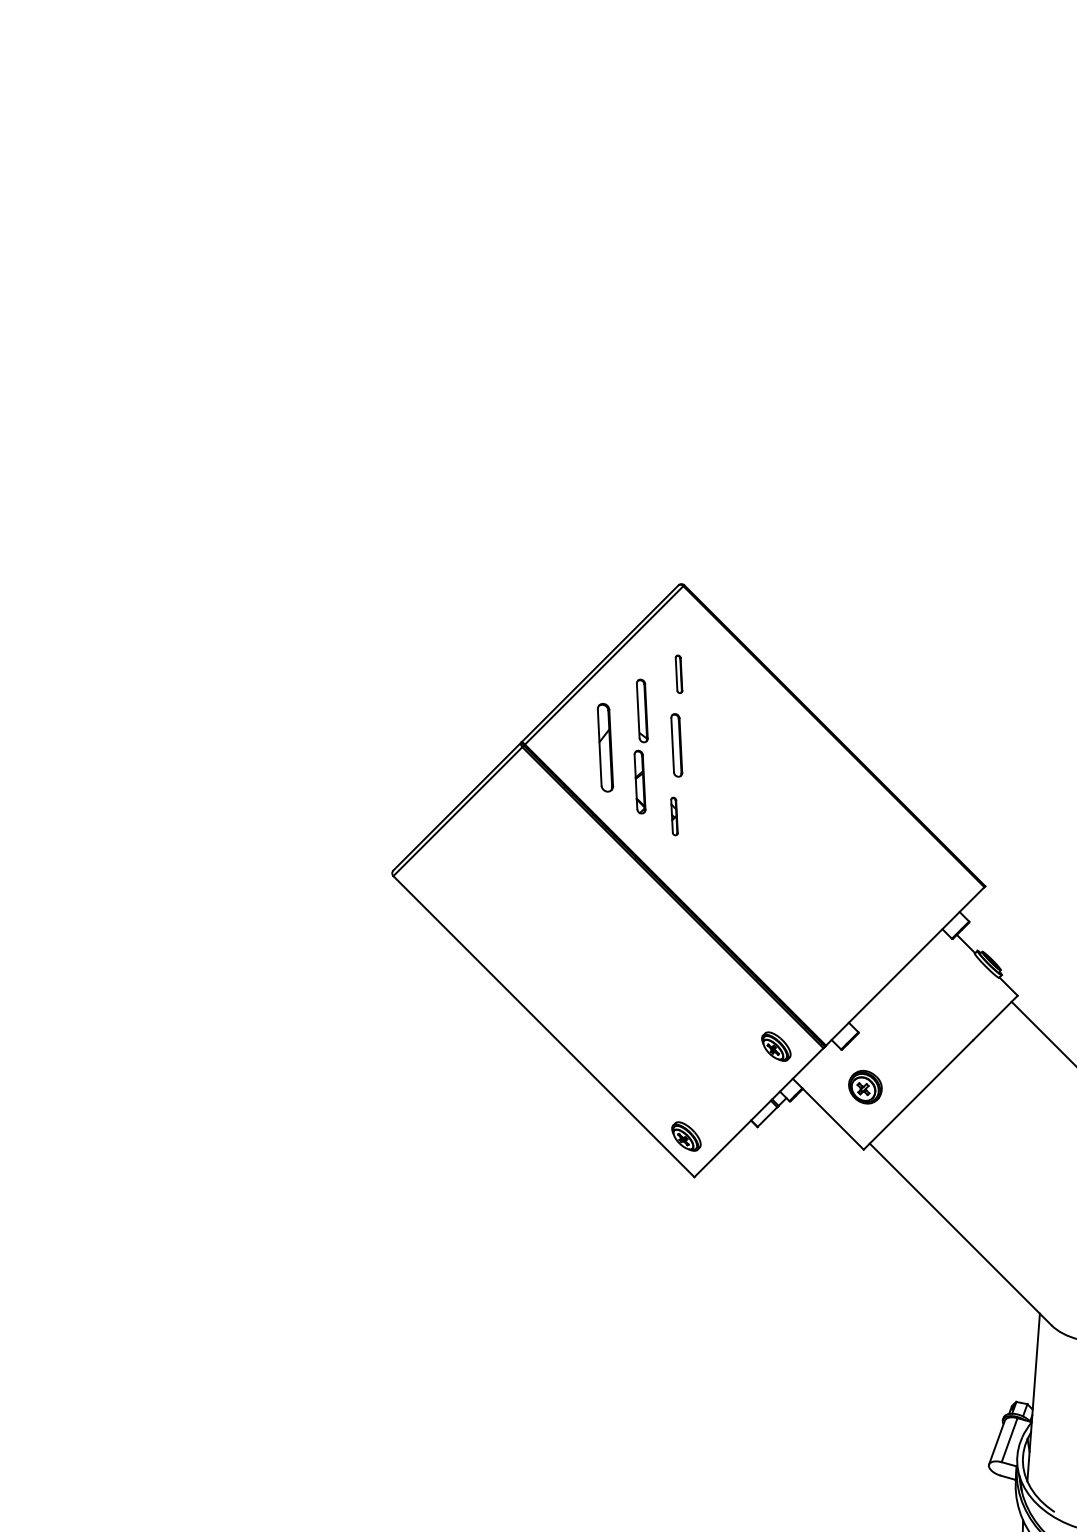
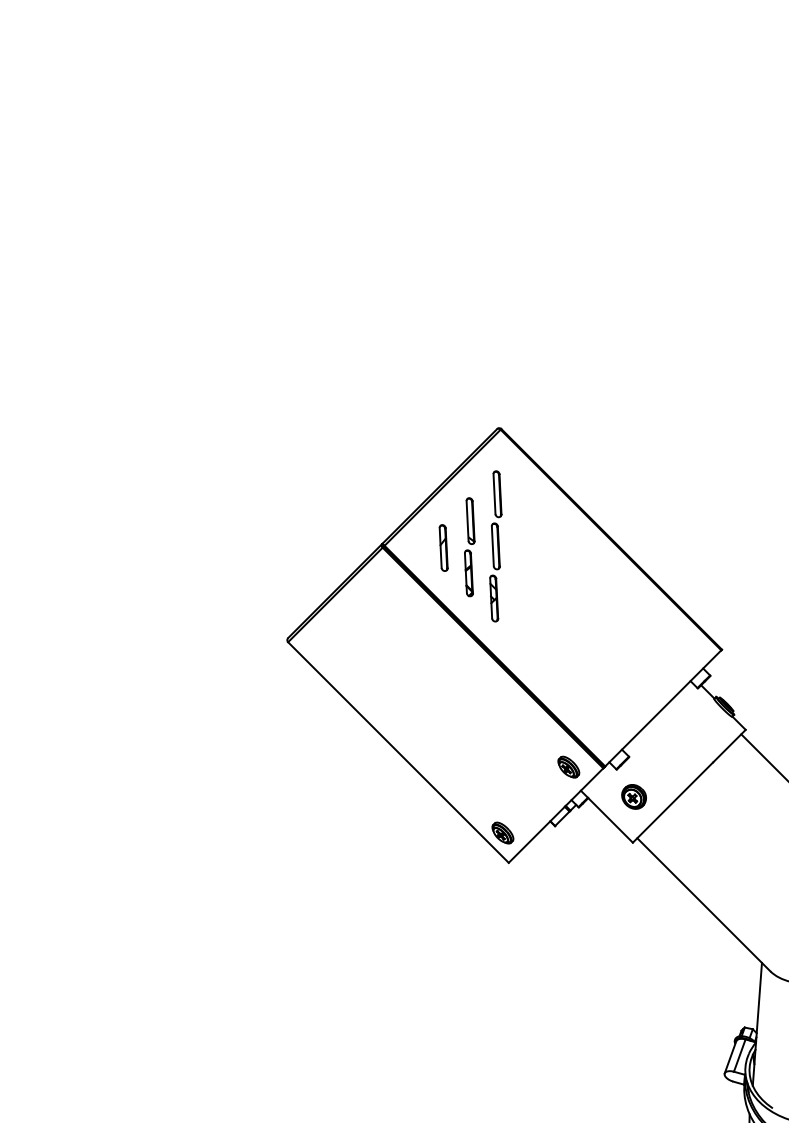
part: (678, 674) -> (497, 494), size x1.67
part: (605, 747) -> (443, 547), size x0.71
part: (674, 816) -> (494, 598), size x1.67

